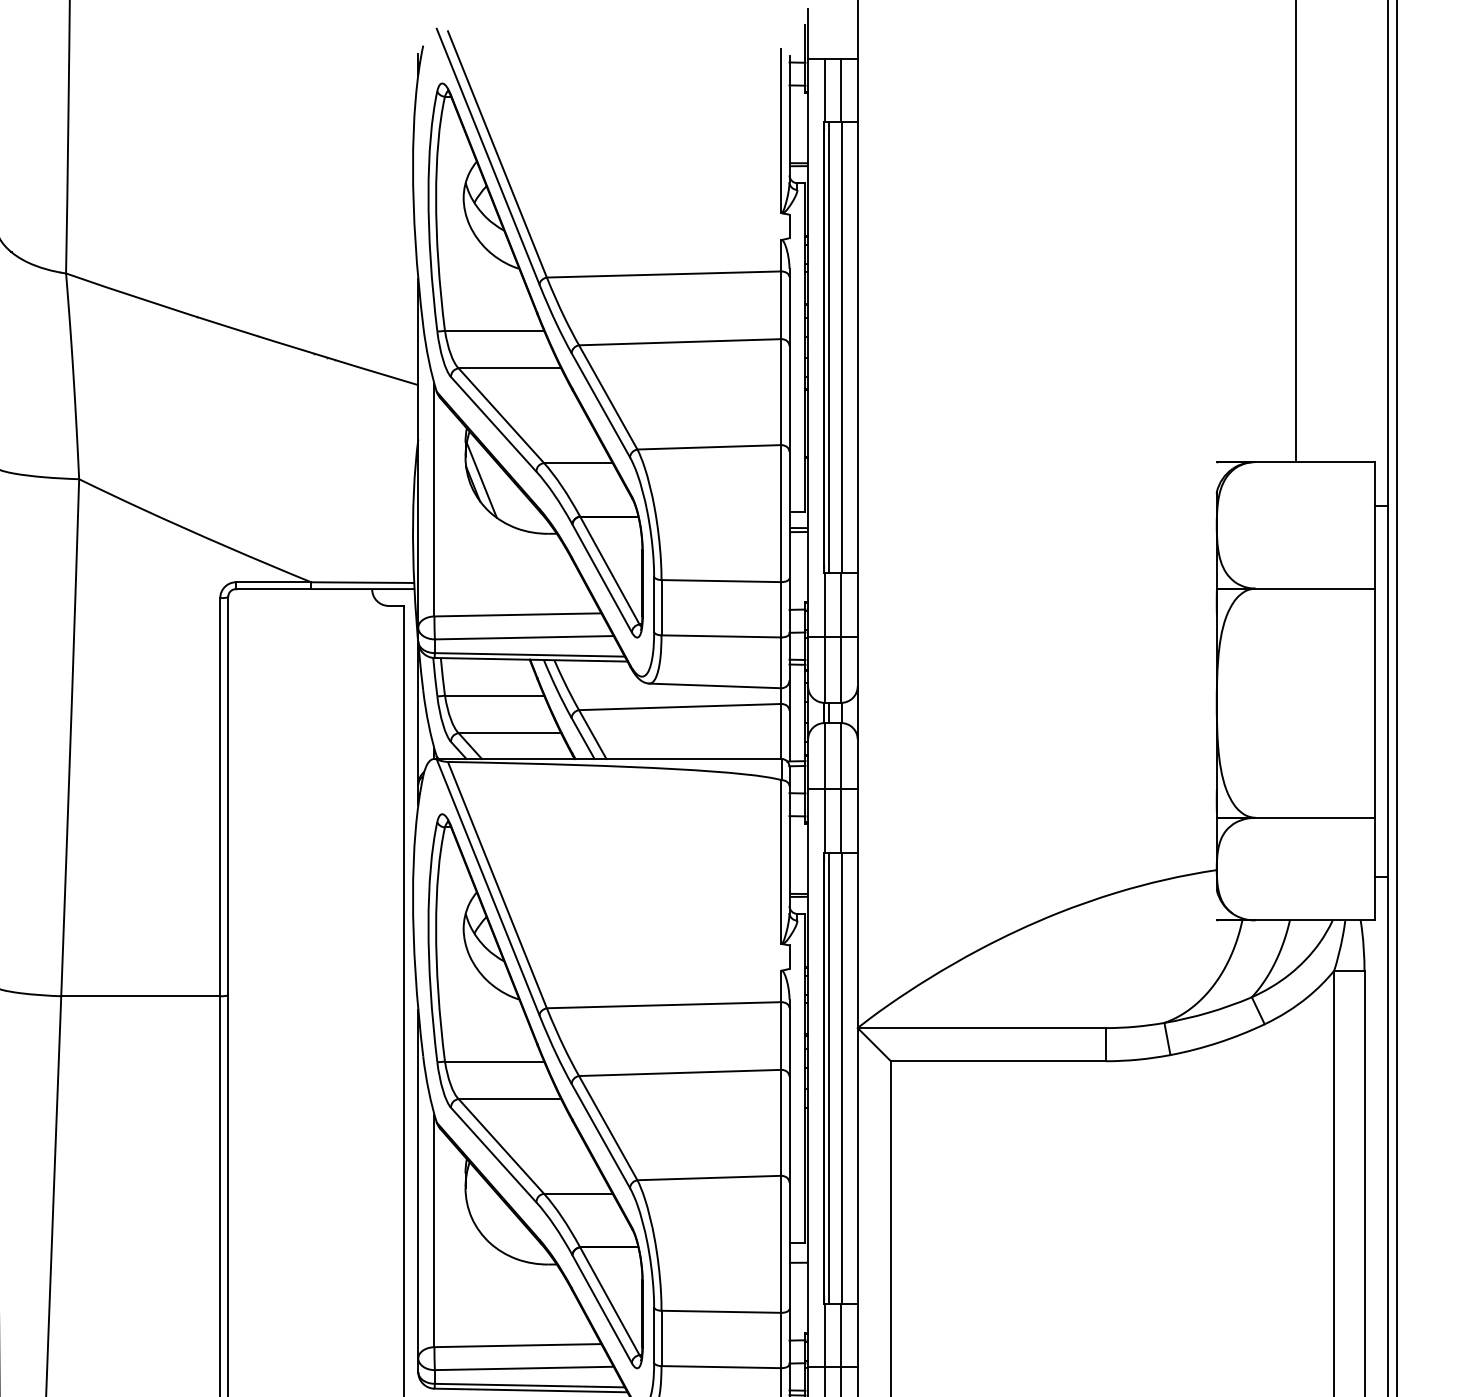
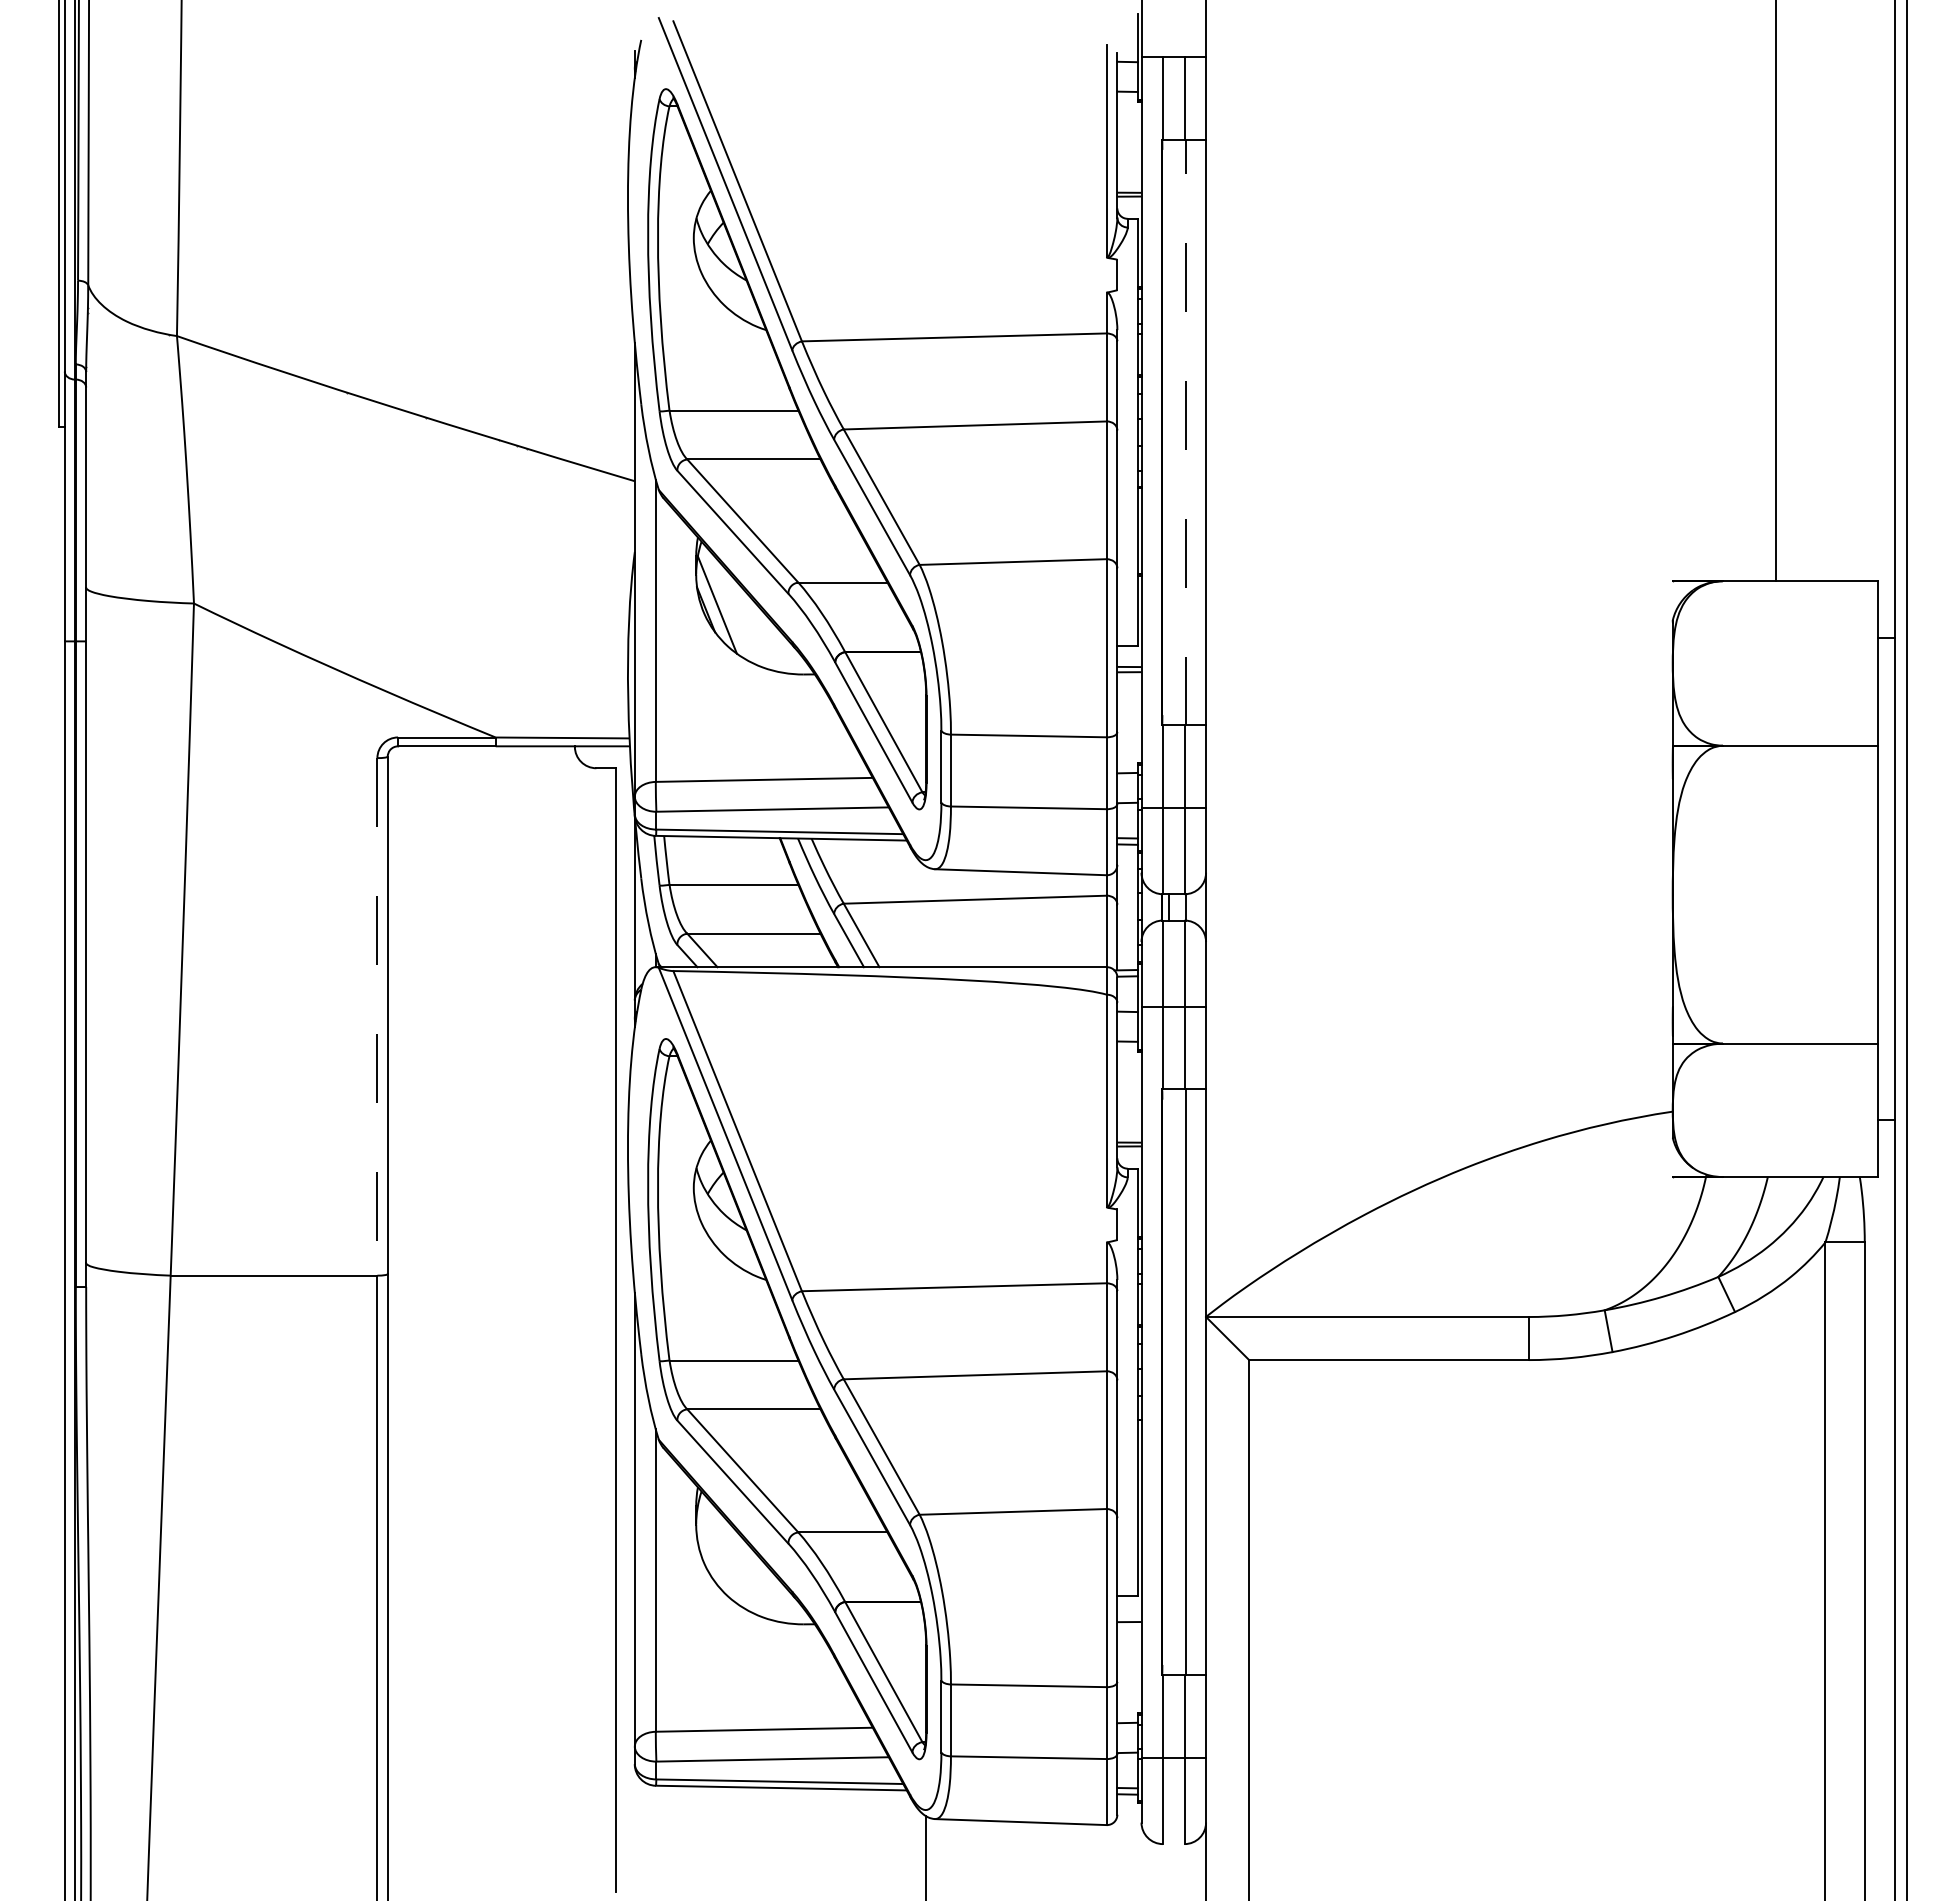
line: (828, 347) -> (1168, 432), removed
line: (841, 347) -> (1185, 432), solid -> dashed
line: (220, 796) -> (377, 1016), solid -> dashed
line: (828, 1078) -> (1168, 1382), removed

